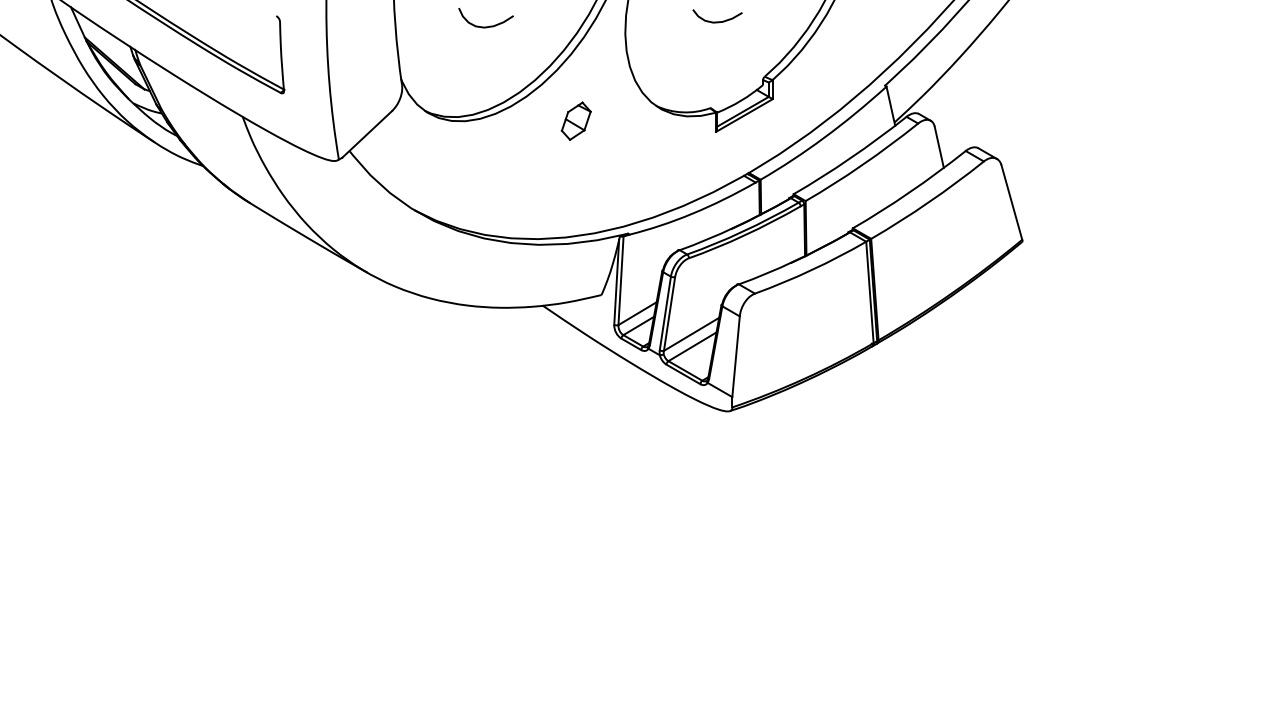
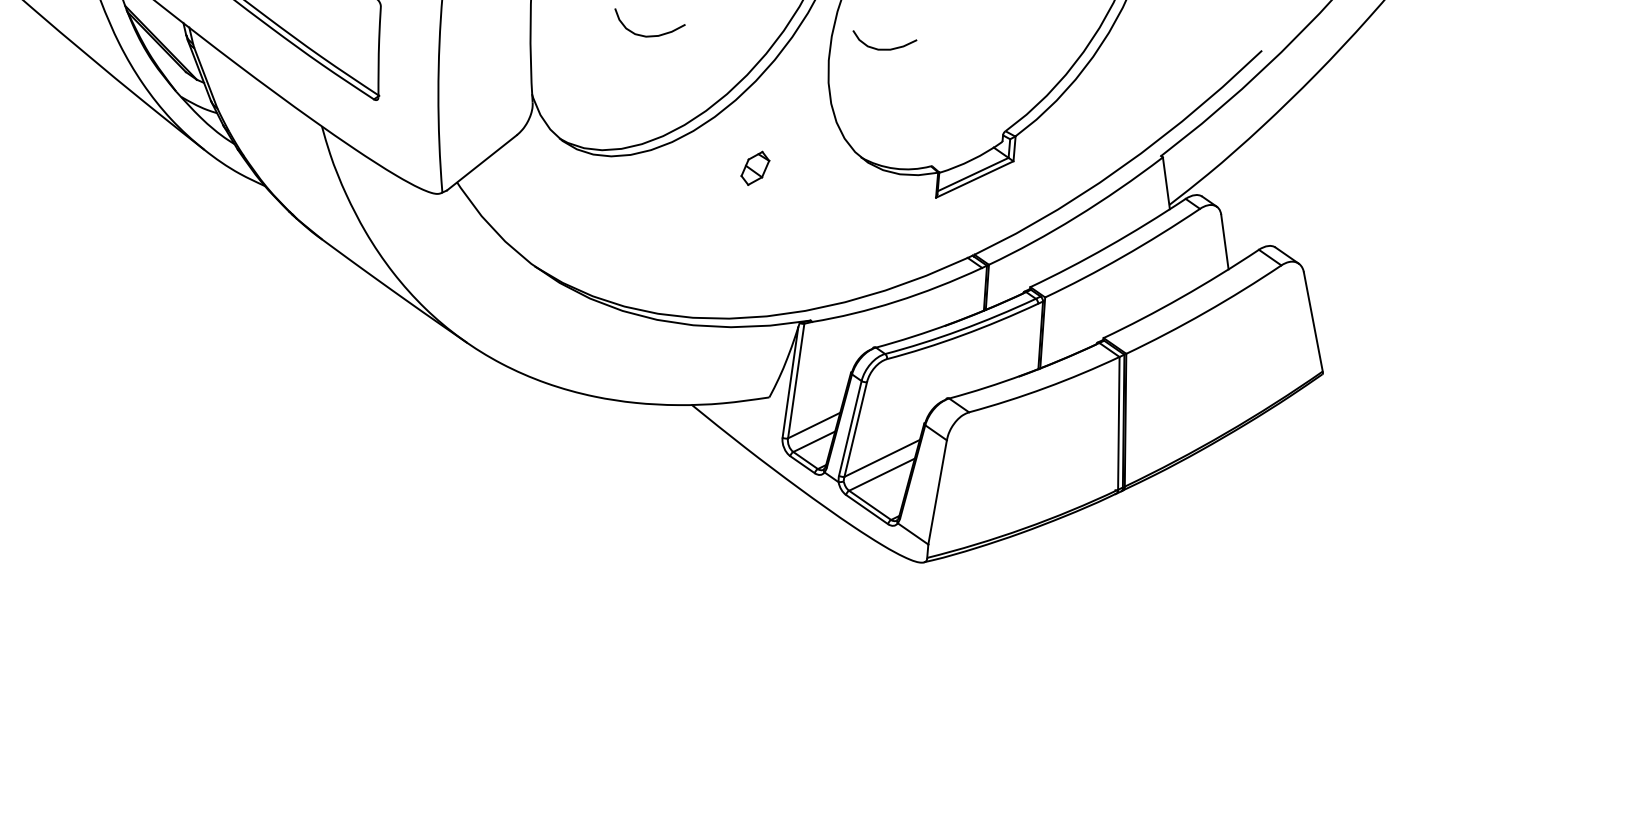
curve: (717, 21) -> (883, 48), moved
part: (575, 120) -> (754, 167), size x0.7

